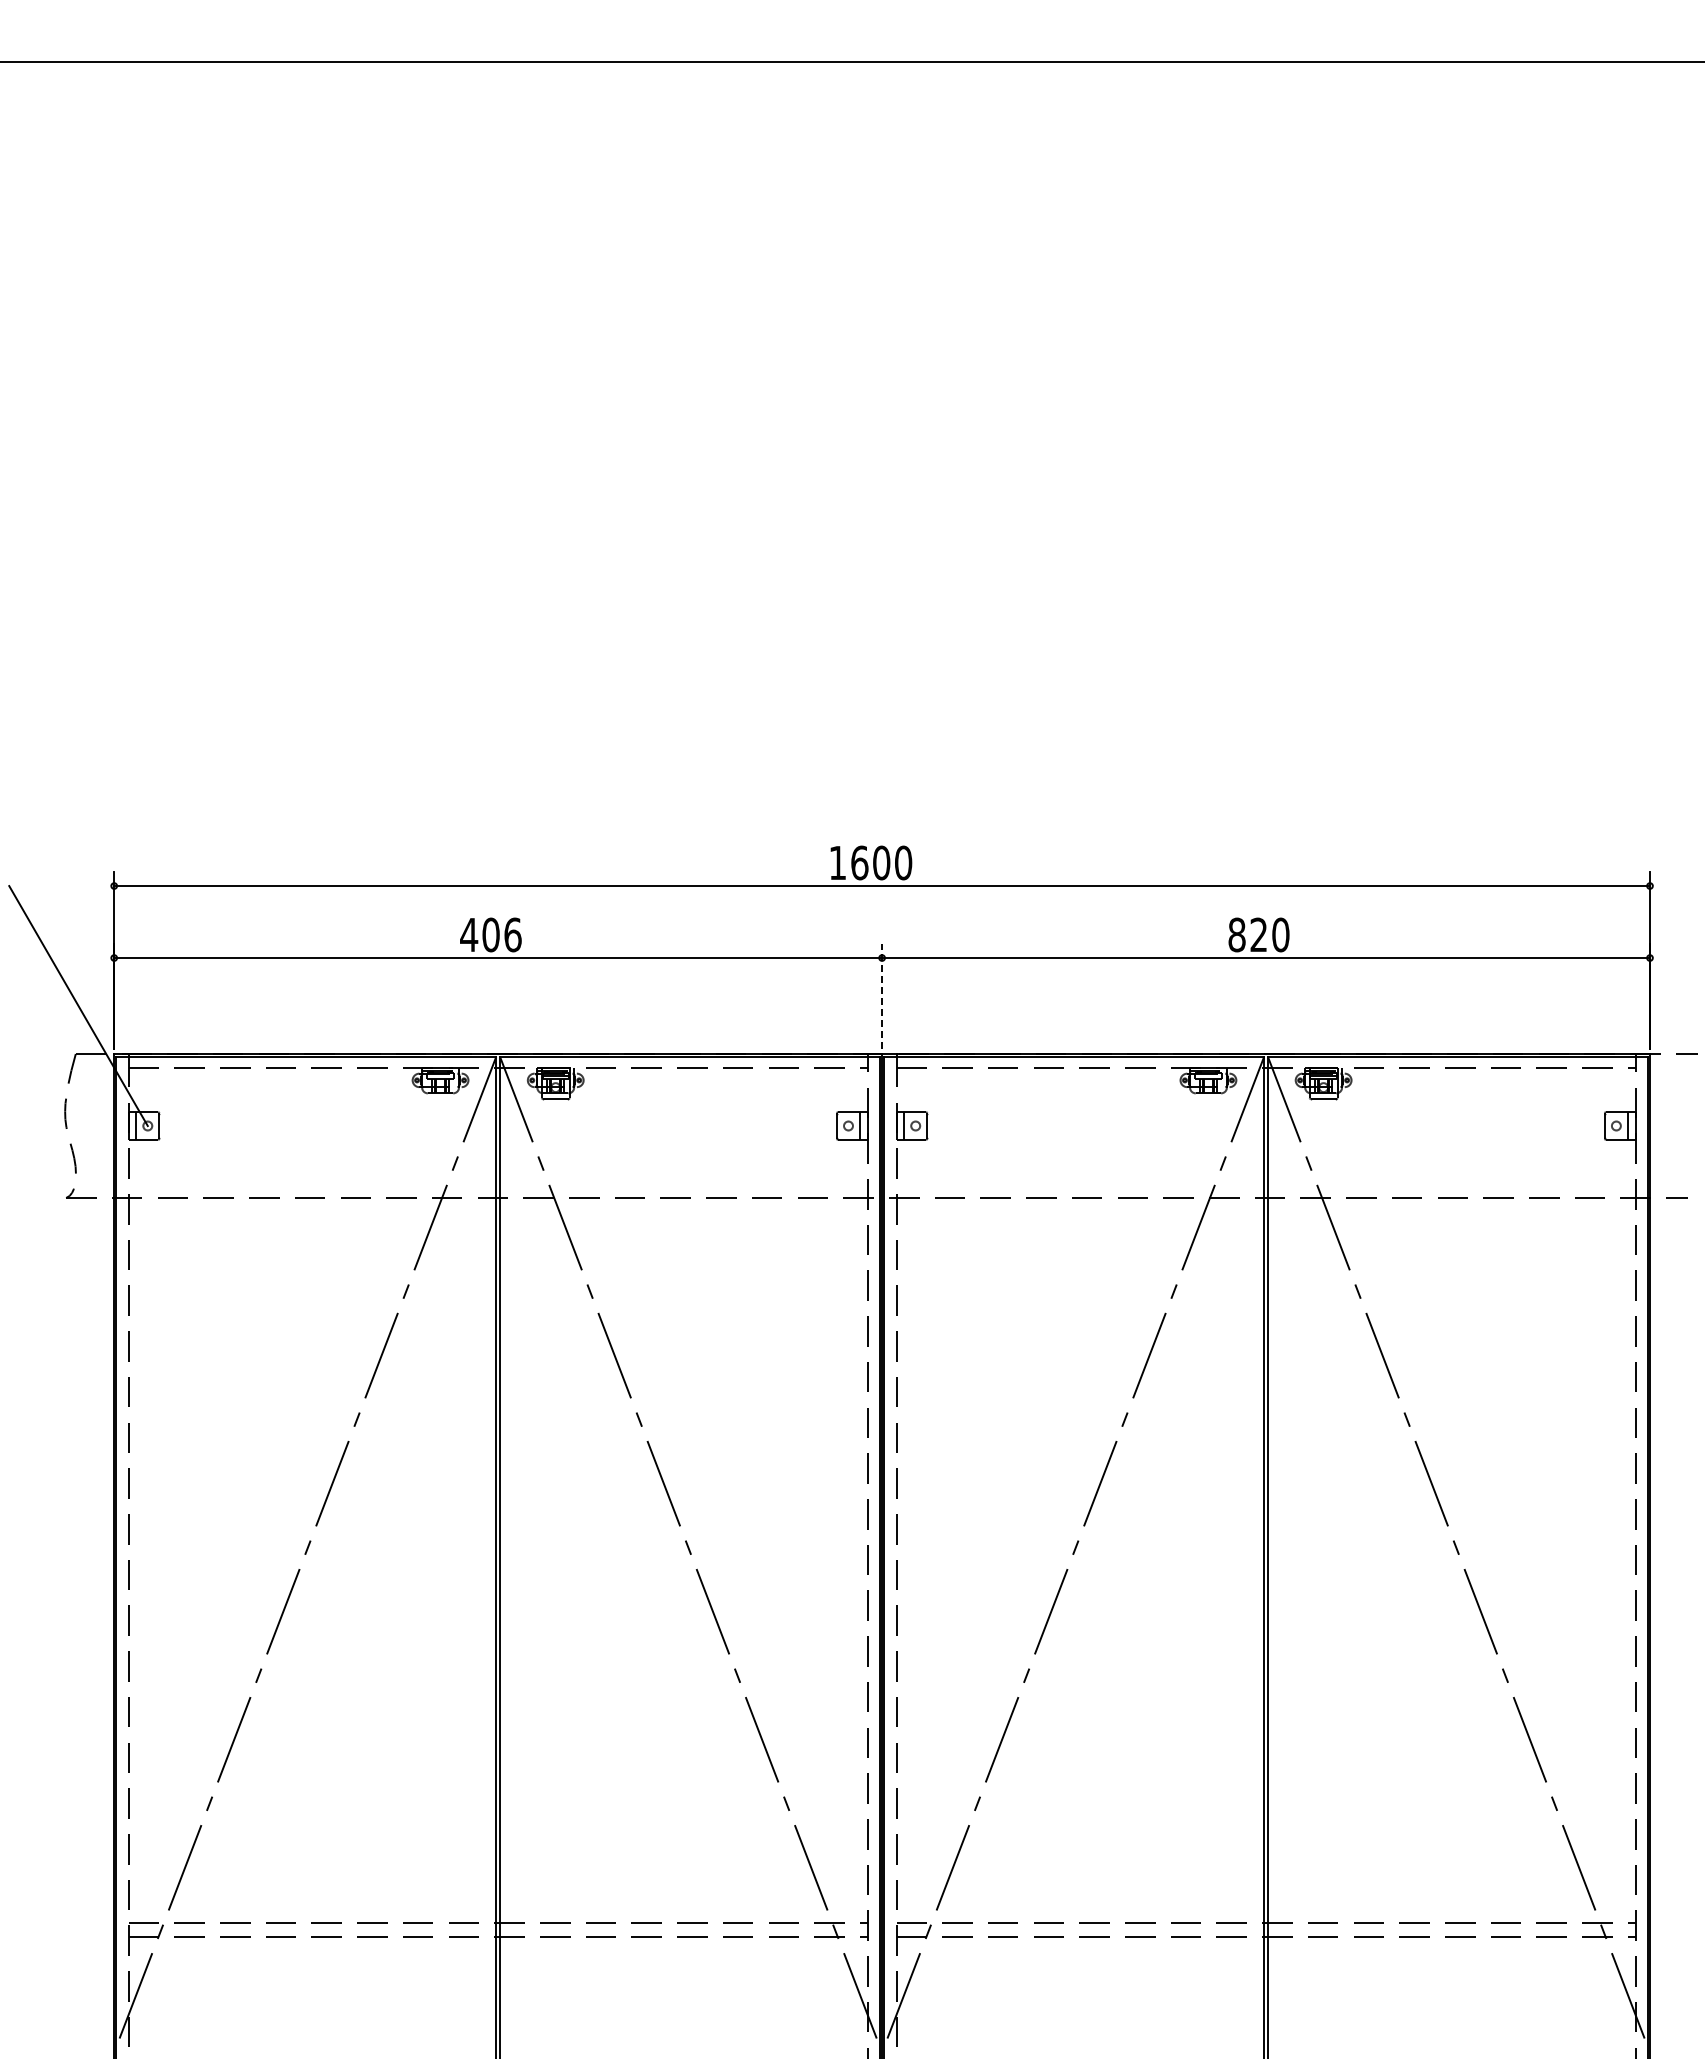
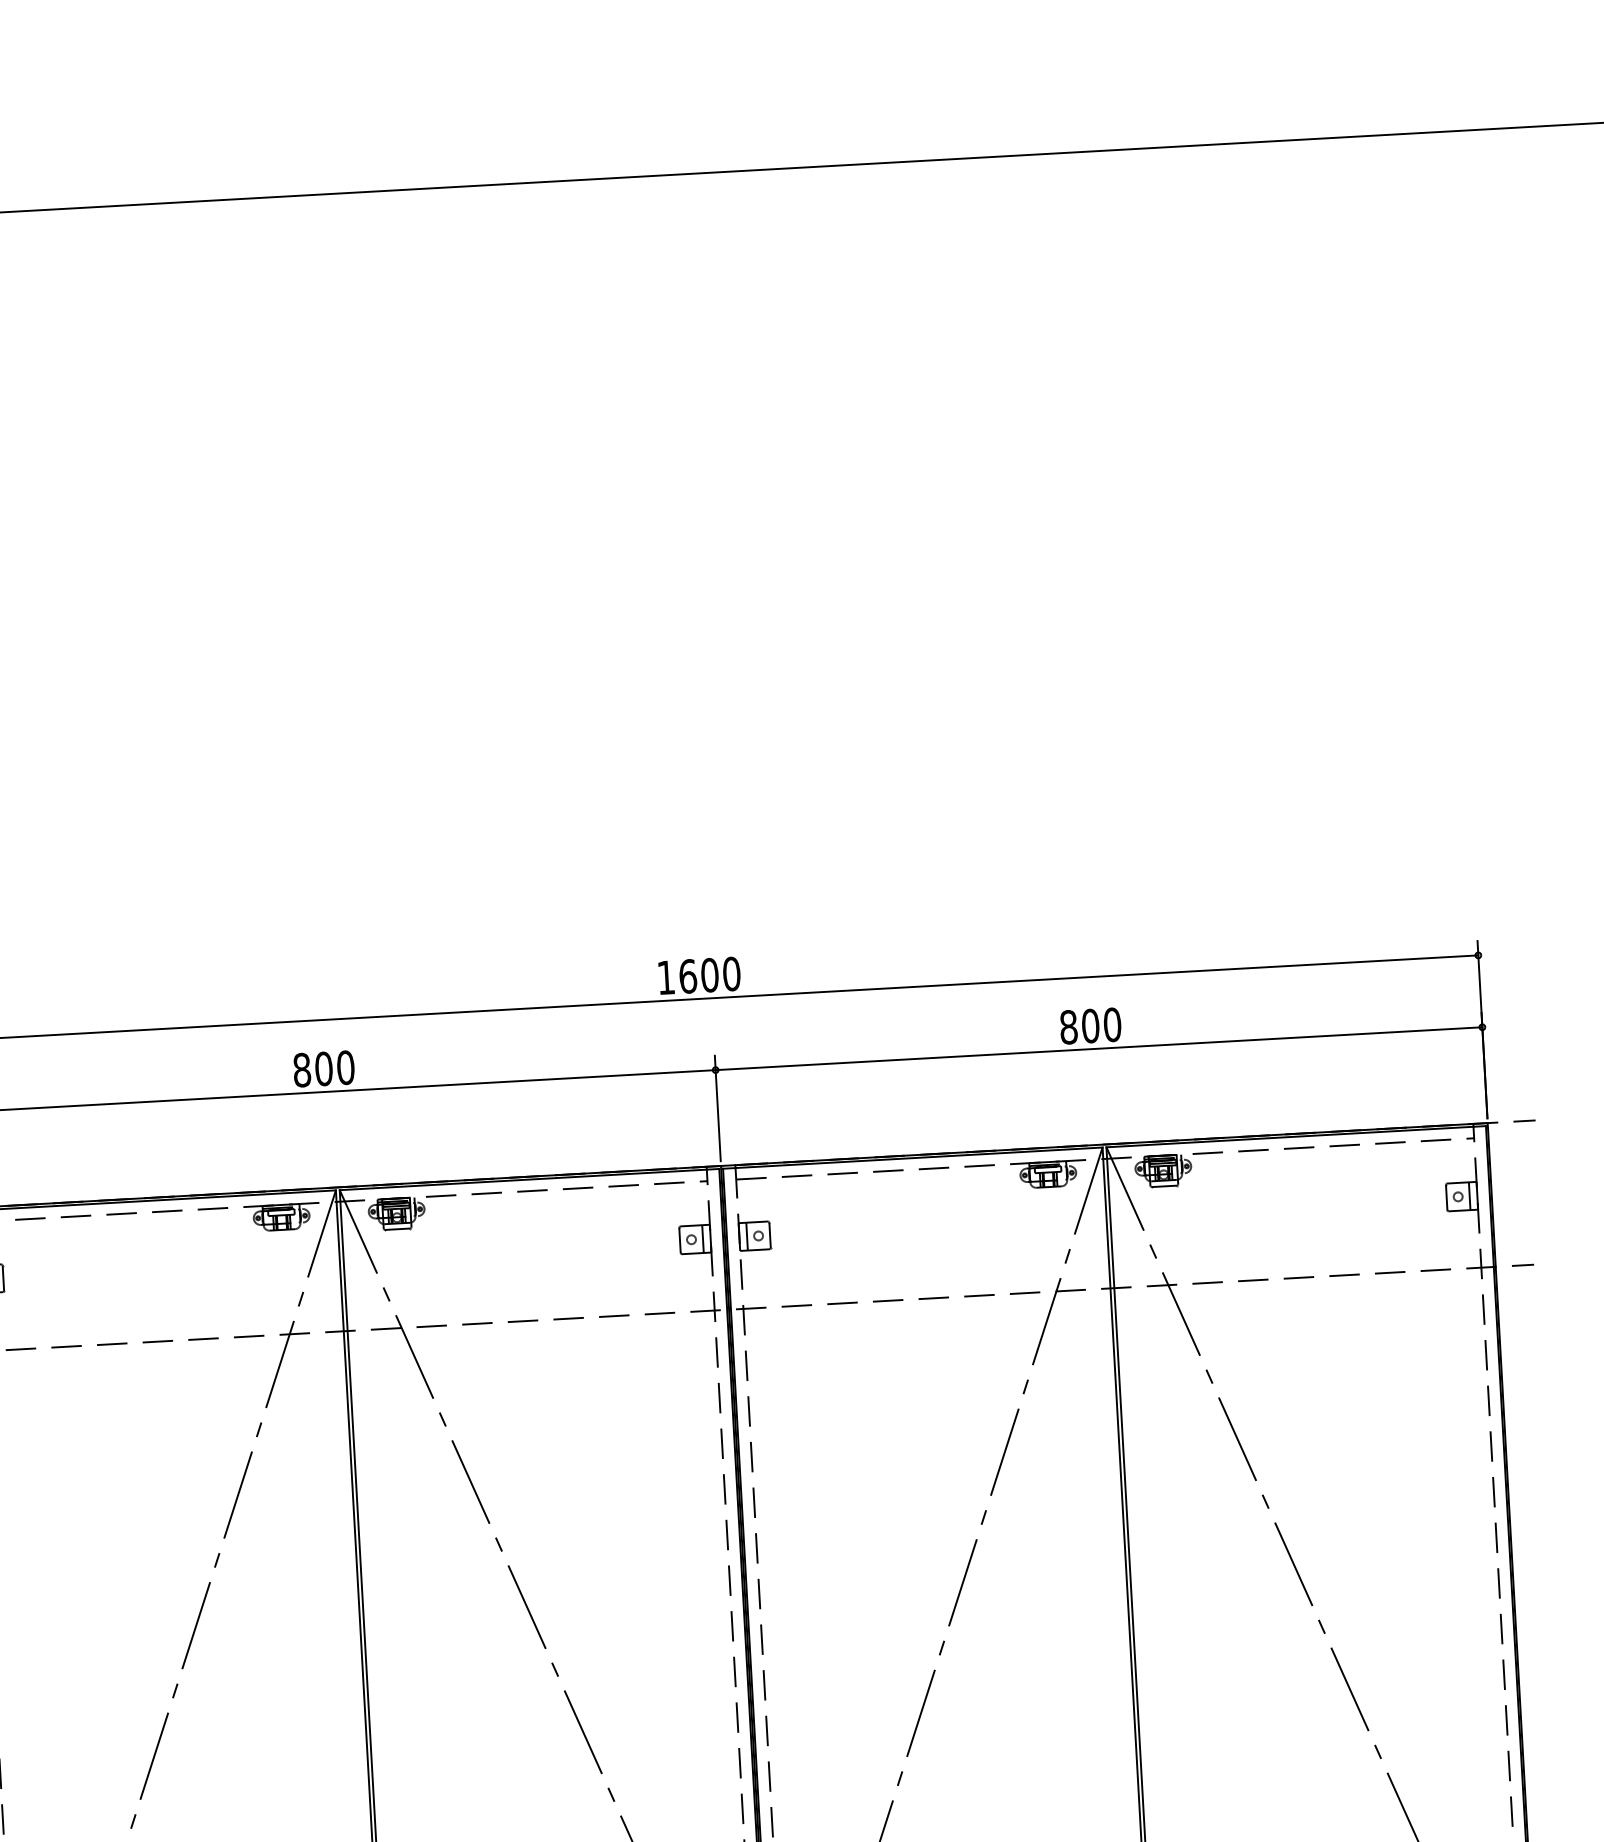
text: (490, 934) -> (323, 1068), 406 -> 800
text: (1258, 934) -> (1090, 1025), 820 -> 800
line: (882, 996) -> (718, 1108), dashed -> solid

